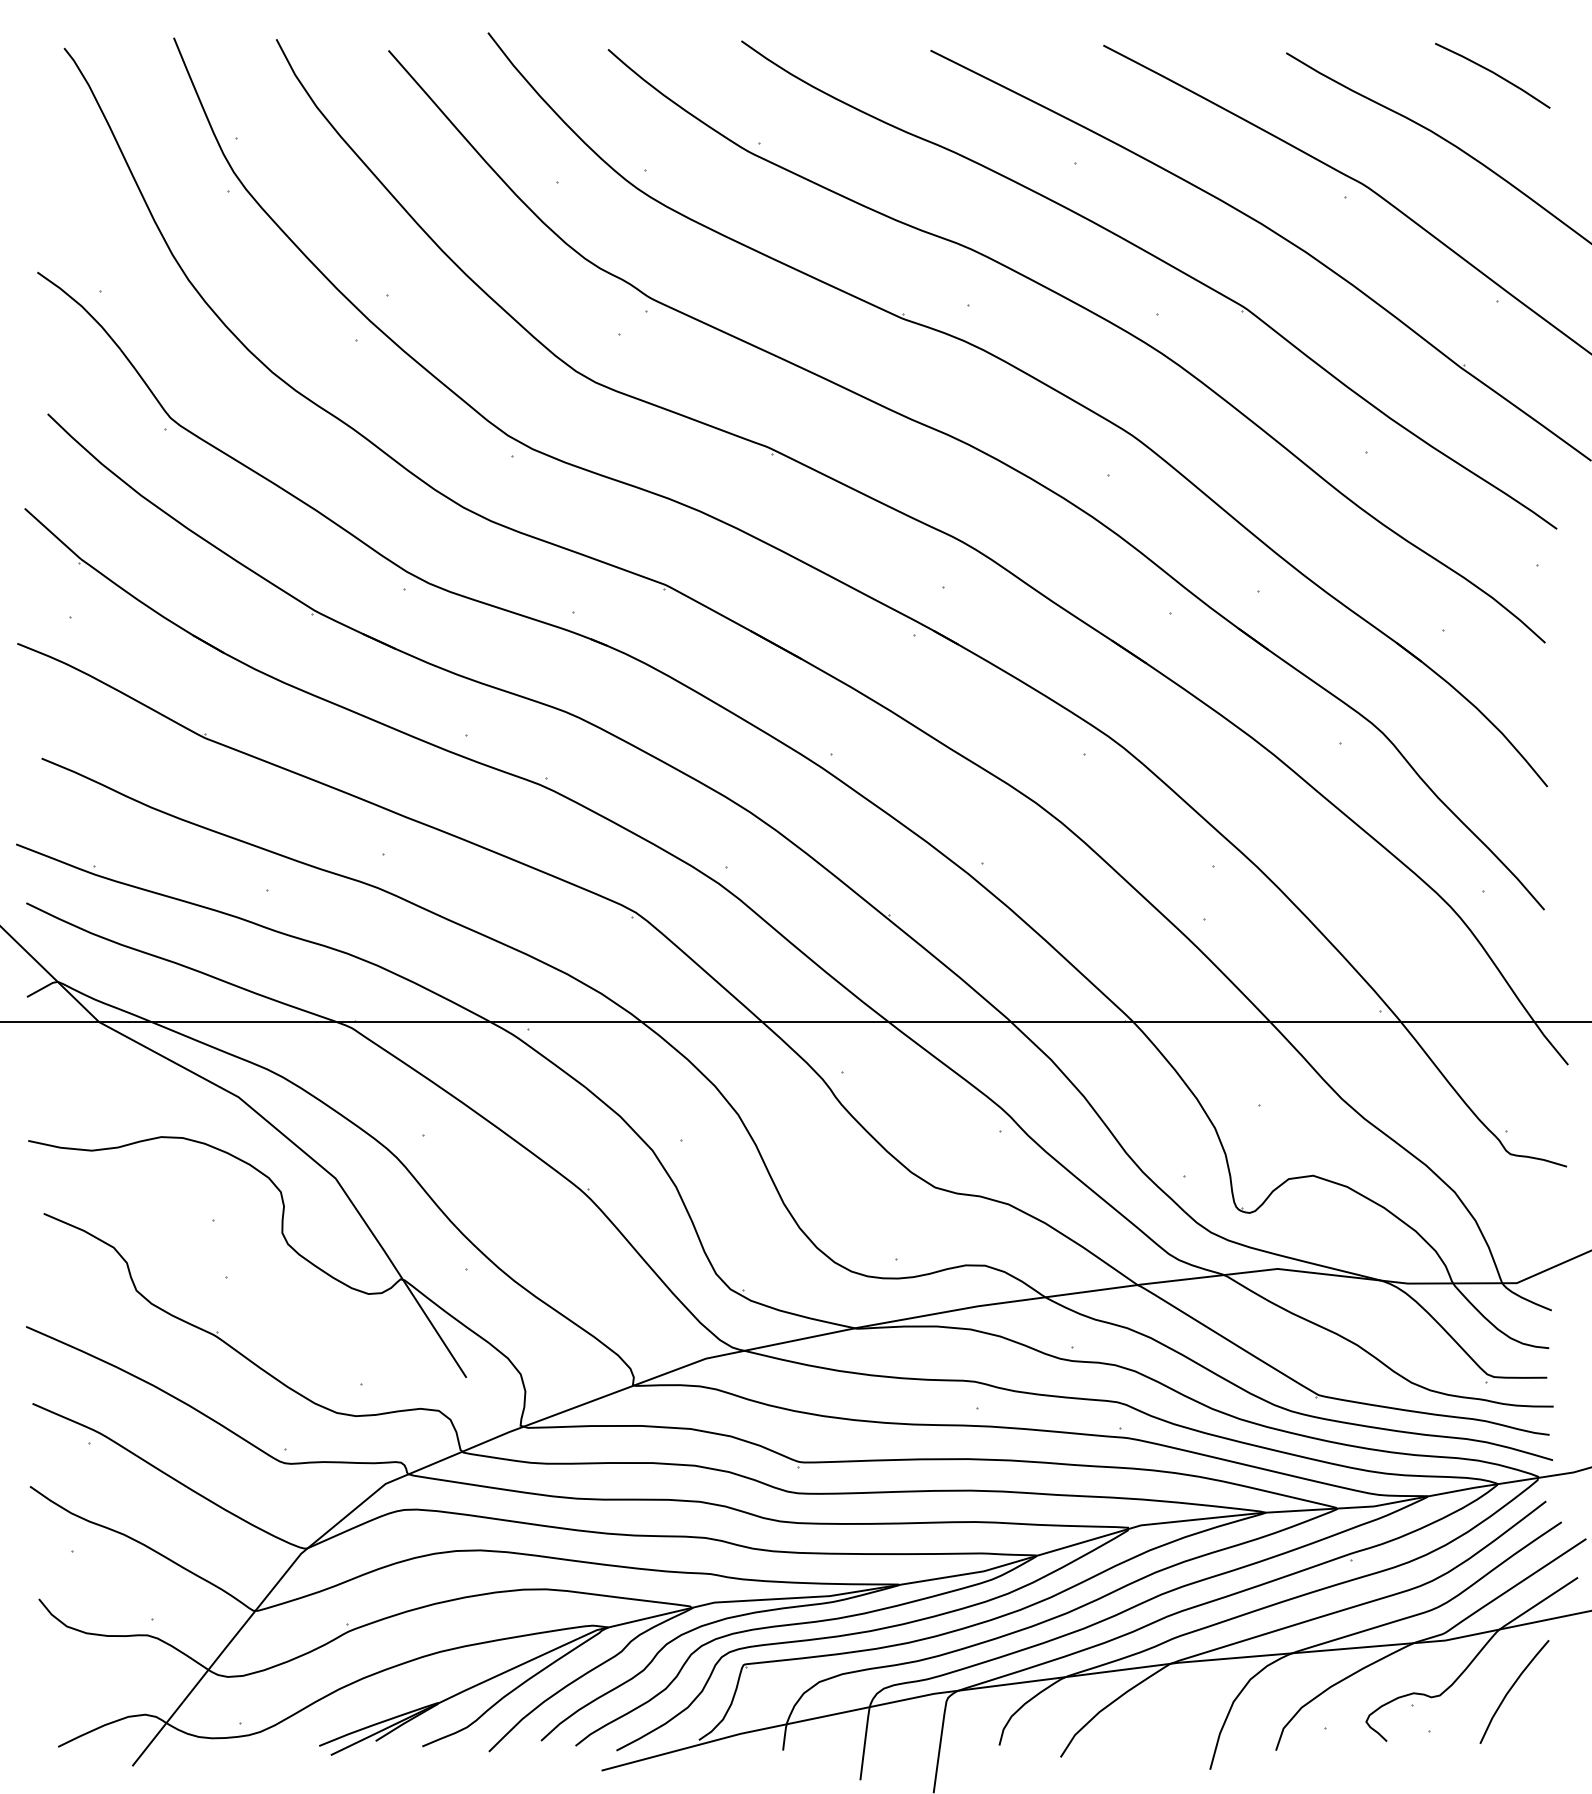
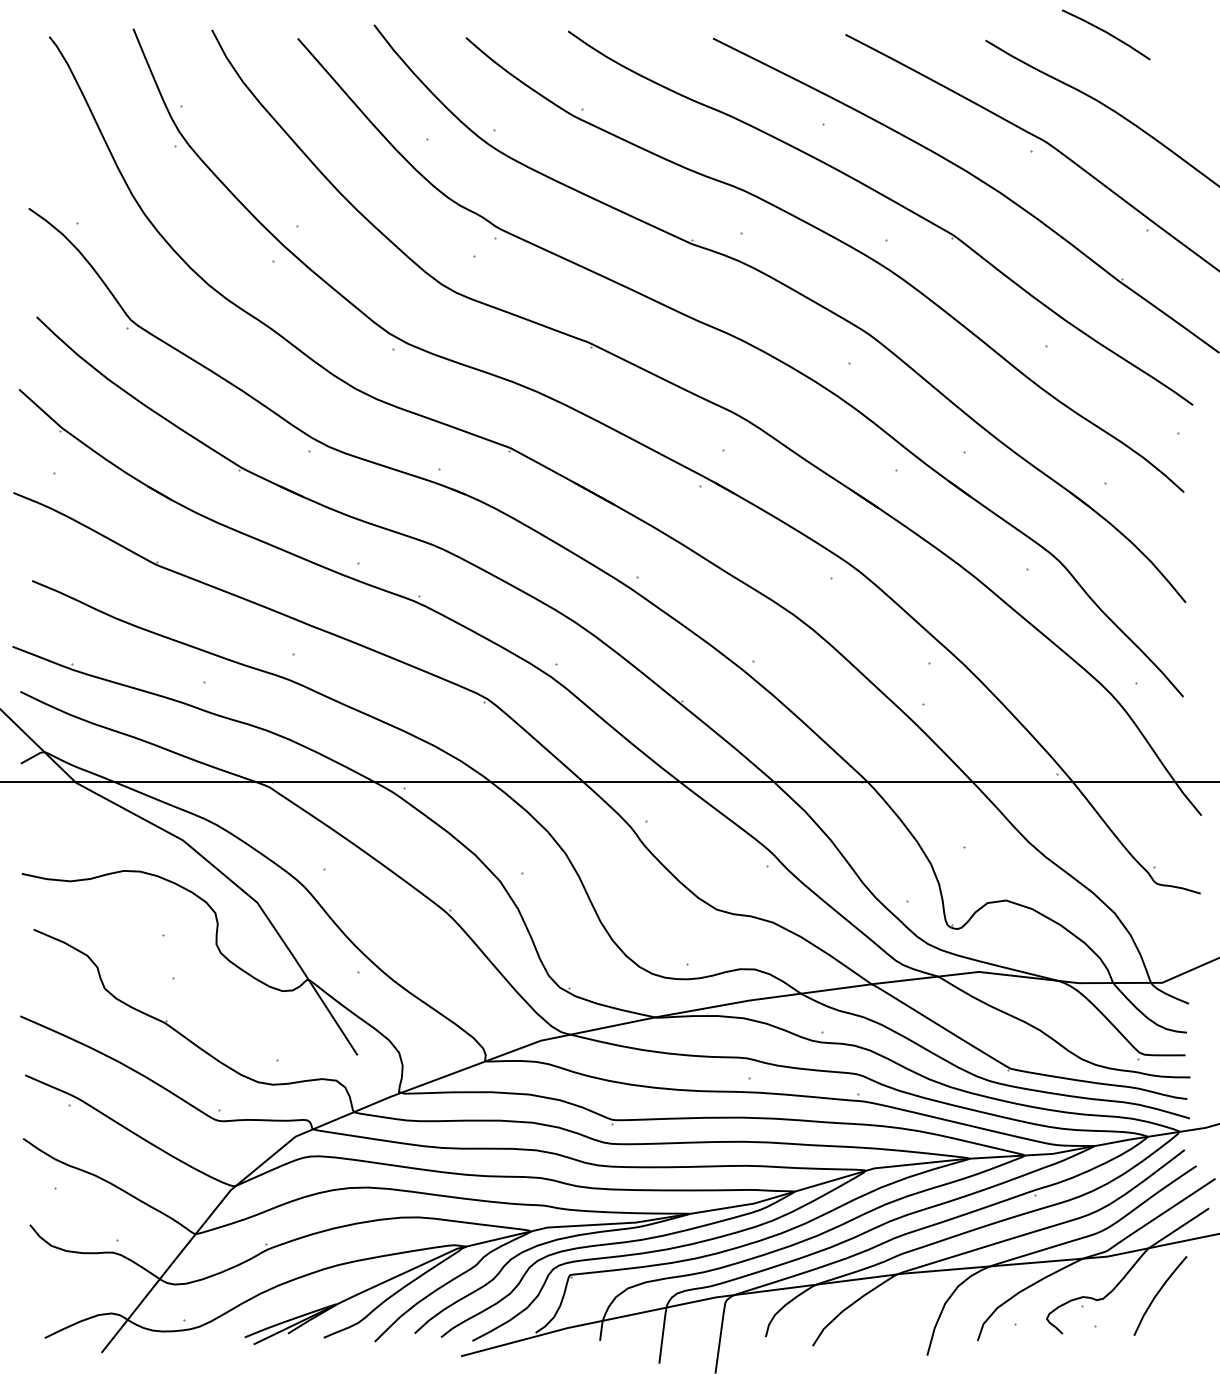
line: (1492, 73) -> (1106, 33), moved

